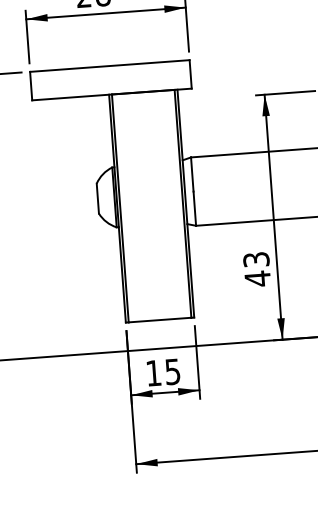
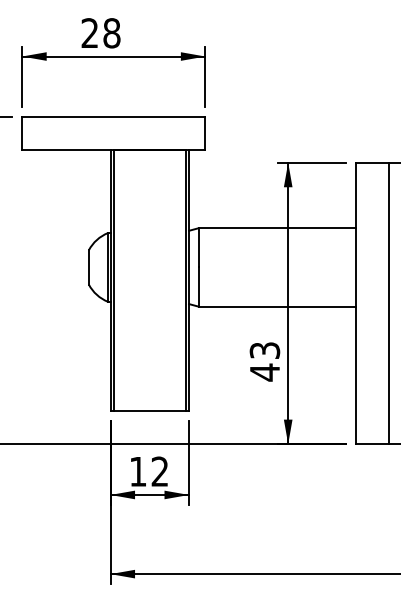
text: (172, 371) -> (159, 471), 15 -> 12

